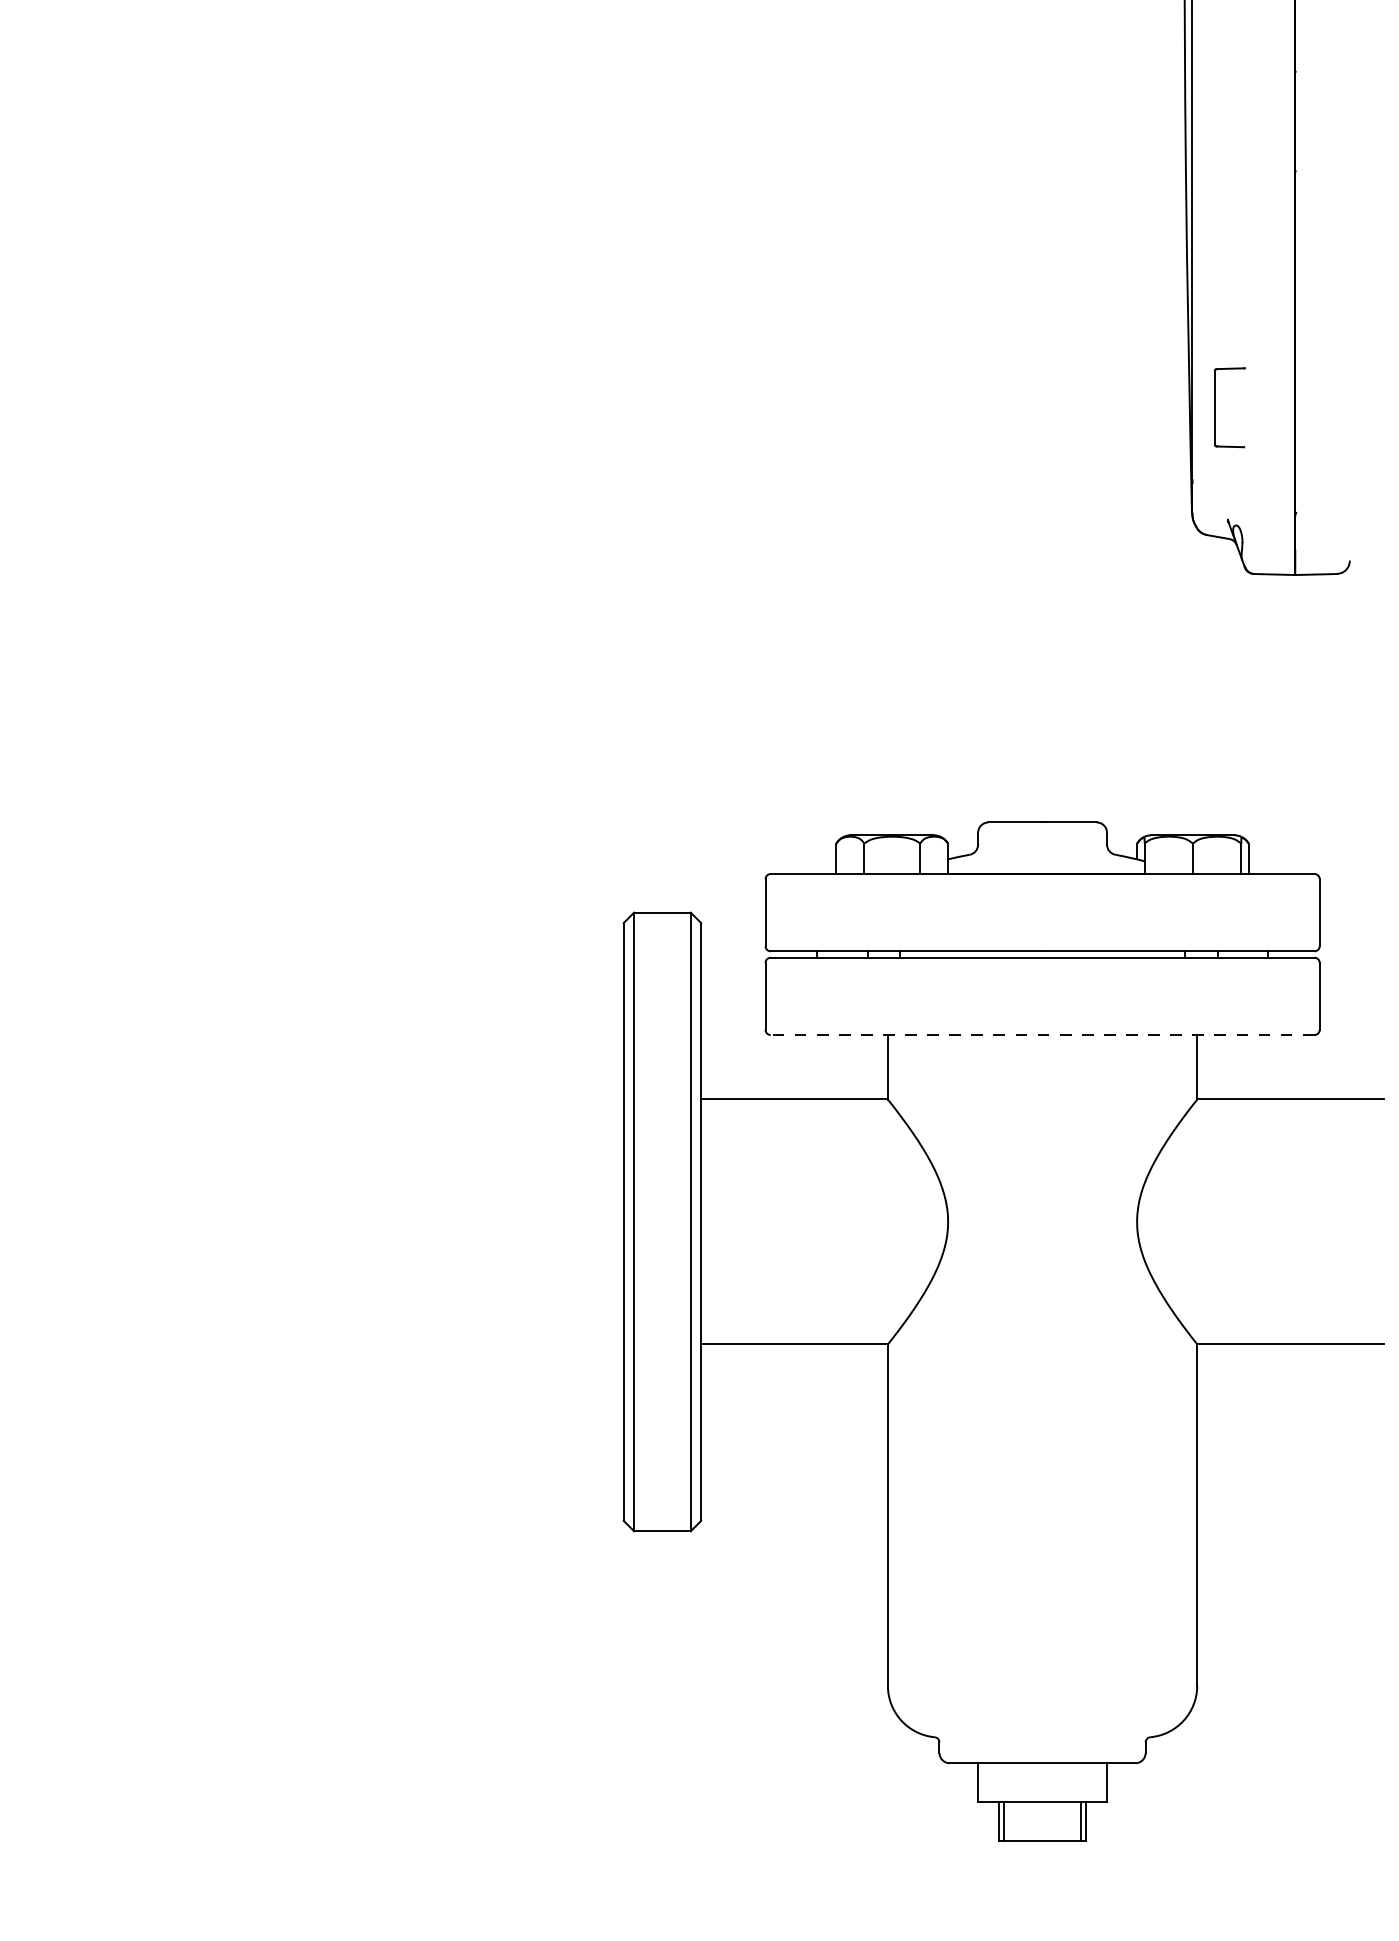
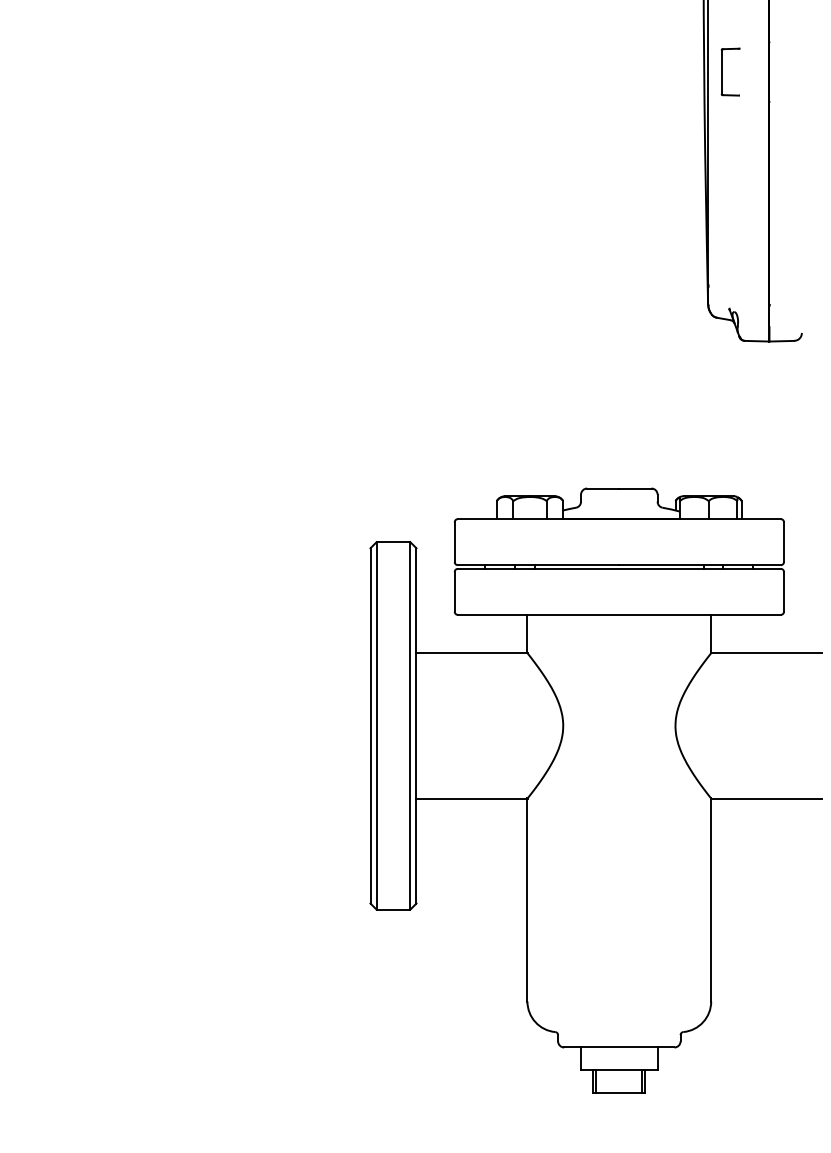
part: (1216, 406) -> (722, 71), moved
line: (1042, 1034) -> (619, 614), dashed -> solid

